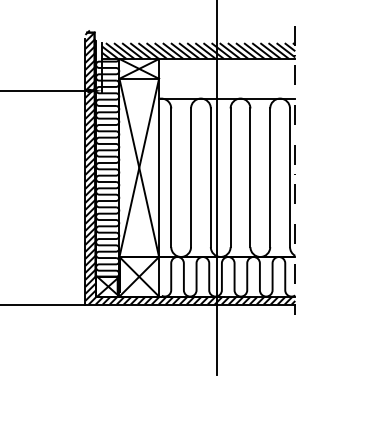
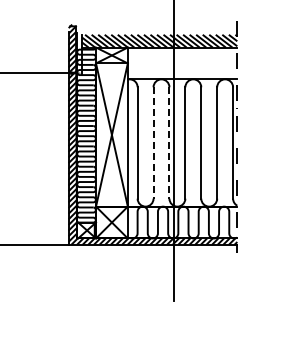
line: (190, 178) -> (153, 143), solid -> dashed
line: (210, 178) -> (169, 143), solid -> dashed

